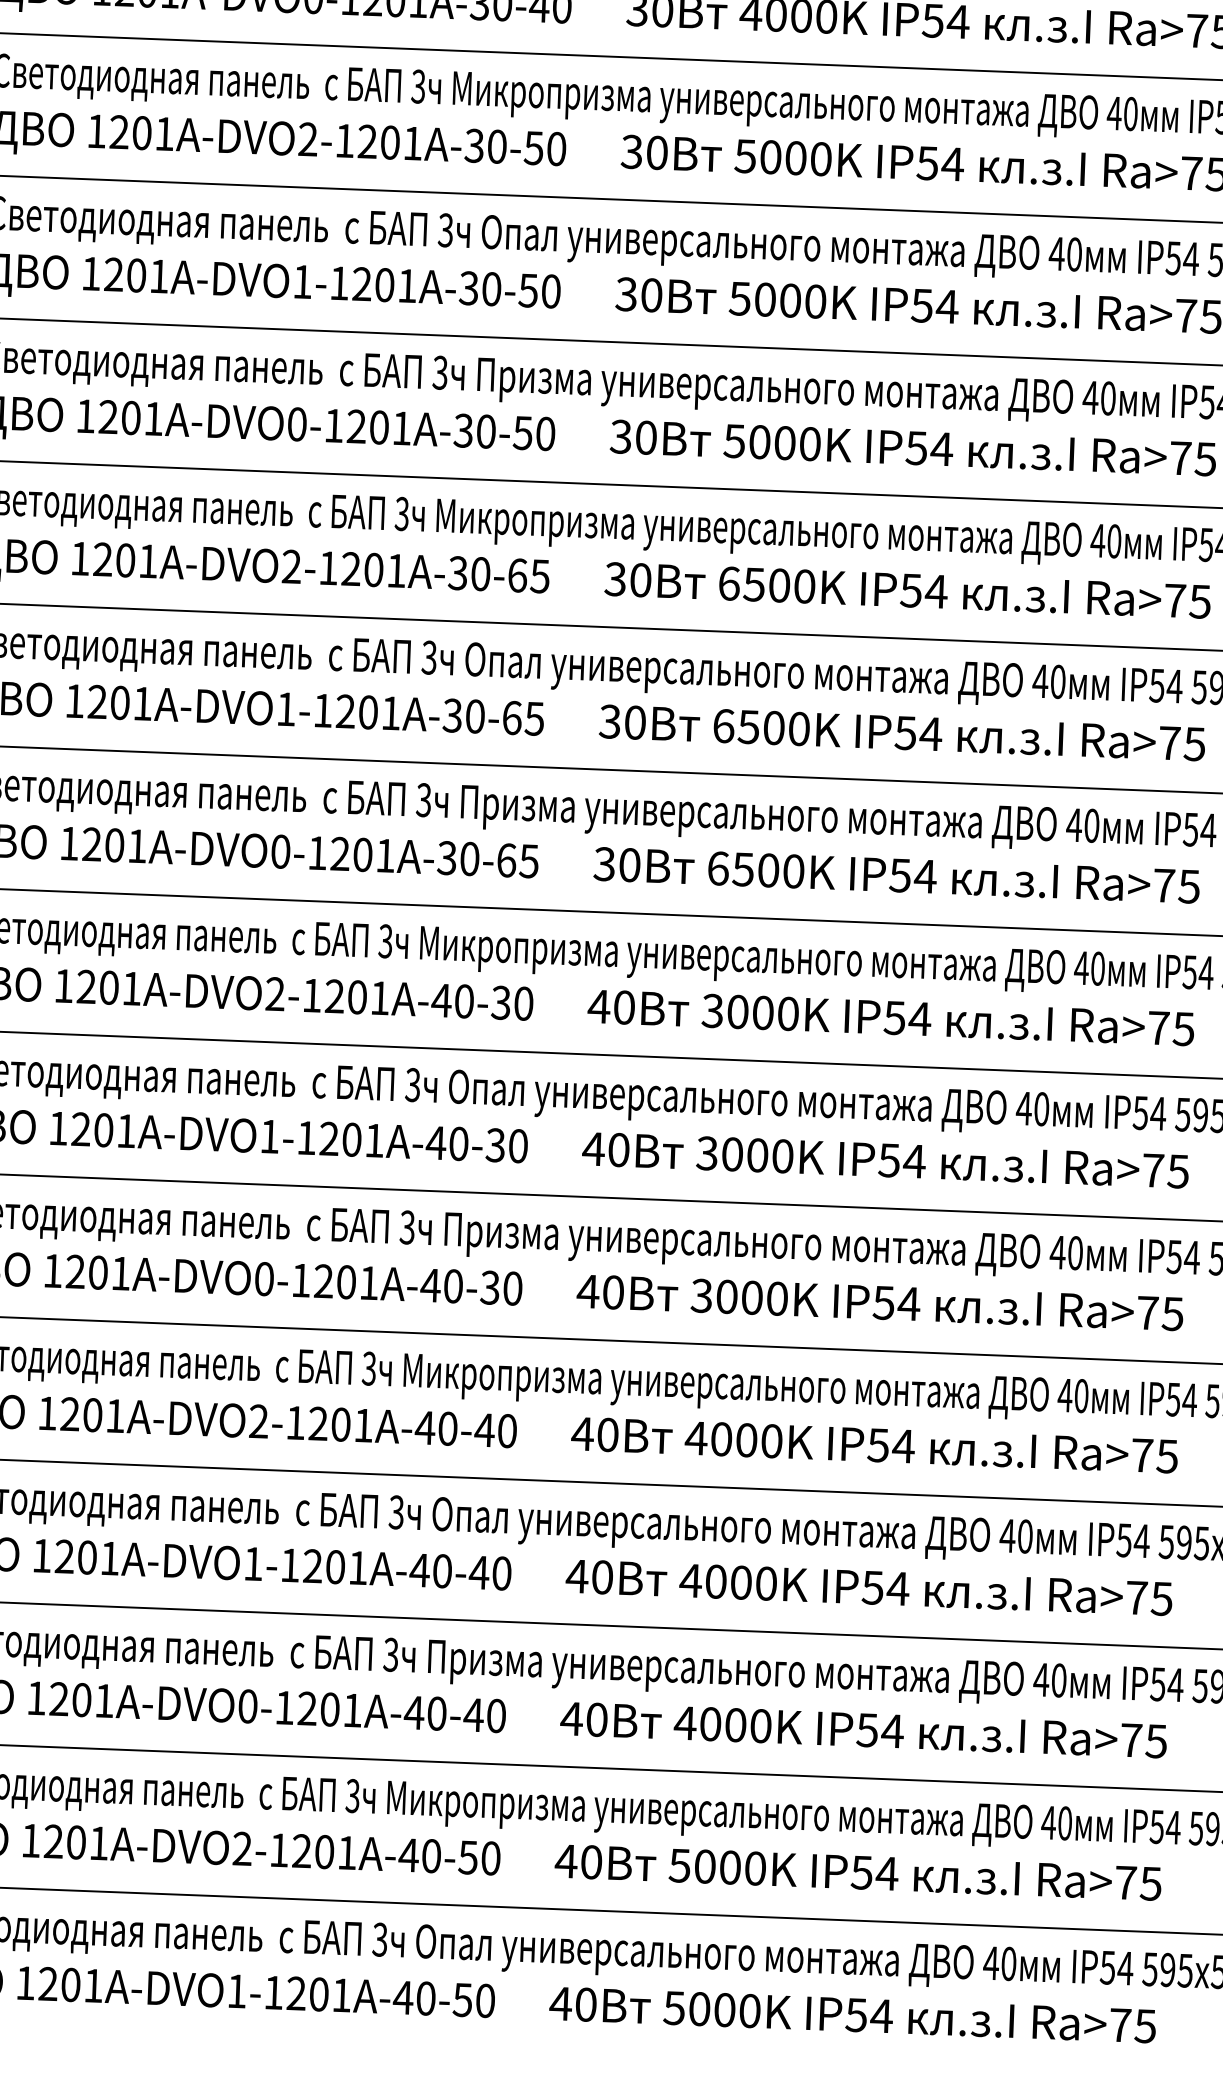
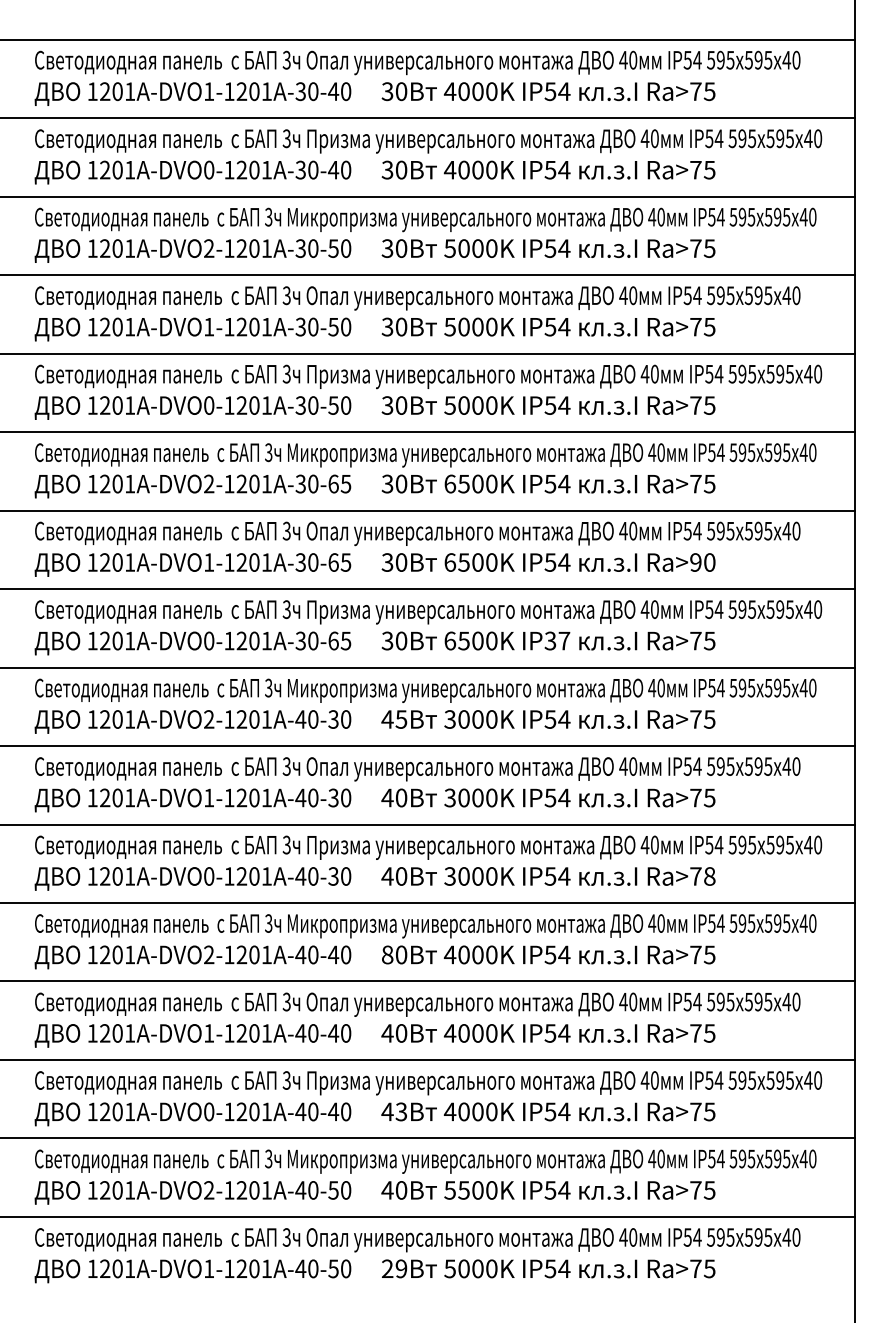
text: (1181, 743) -> (702, 562), Ra>75 -> Ra>90
text: (913, 875) -> (557, 640), IP54 -> IP37
text: (624, 1007) -> (401, 719), 40 -> 45
text: (1172, 1314) -> (709, 876), Ra>75 -> Ra>78
text: (582, 1433) -> (387, 954), 40 -> 80
text: (597, 1719) -> (401, 1111), 40 -> 43
text: (704, 1866) -> (463, 1190), 5000K -> 5500K
text: (573, 2003) -> (394, 1268), 40 -> 29

